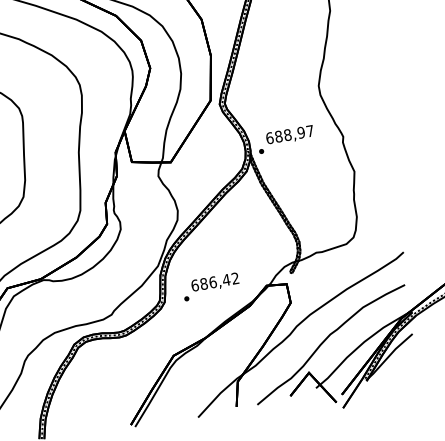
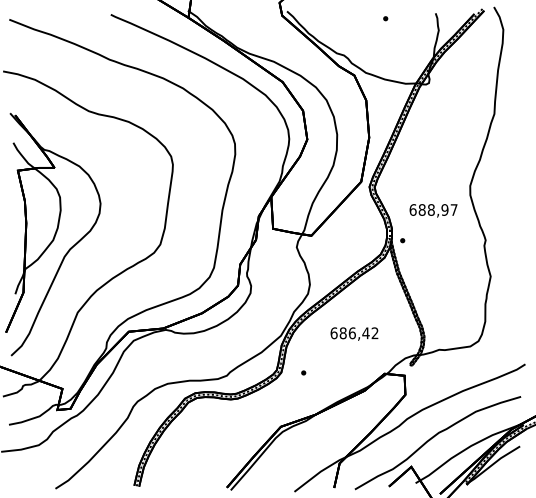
text: (290, 135) -> (433, 210), moved
text: (215, 282) -> (354, 333), moved

